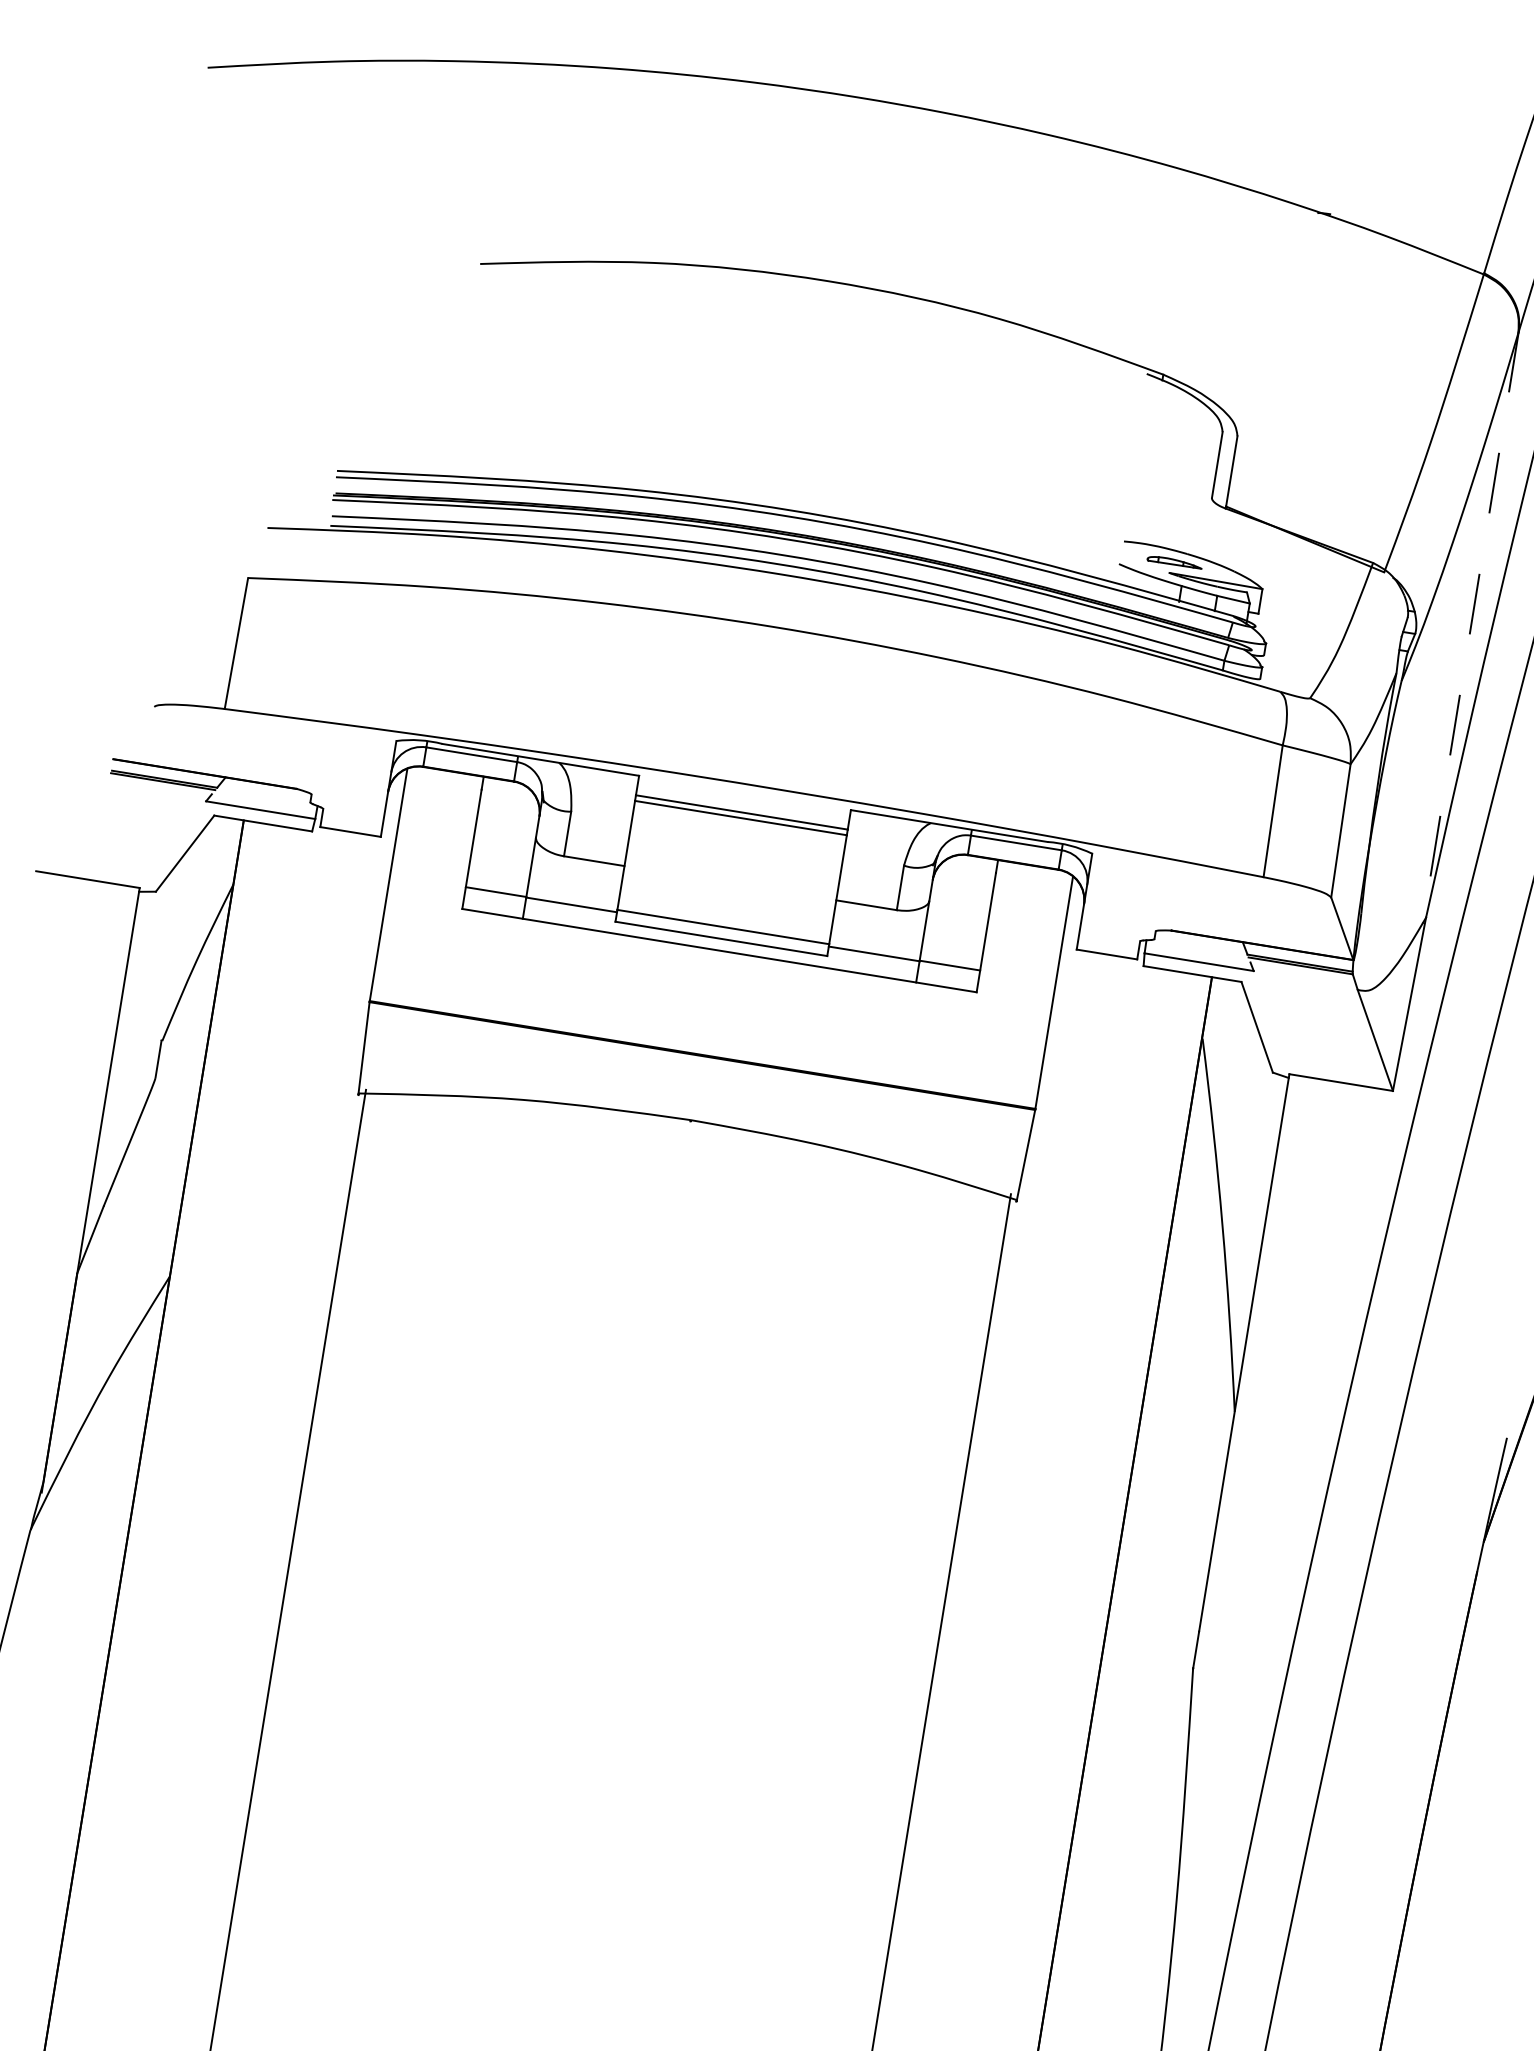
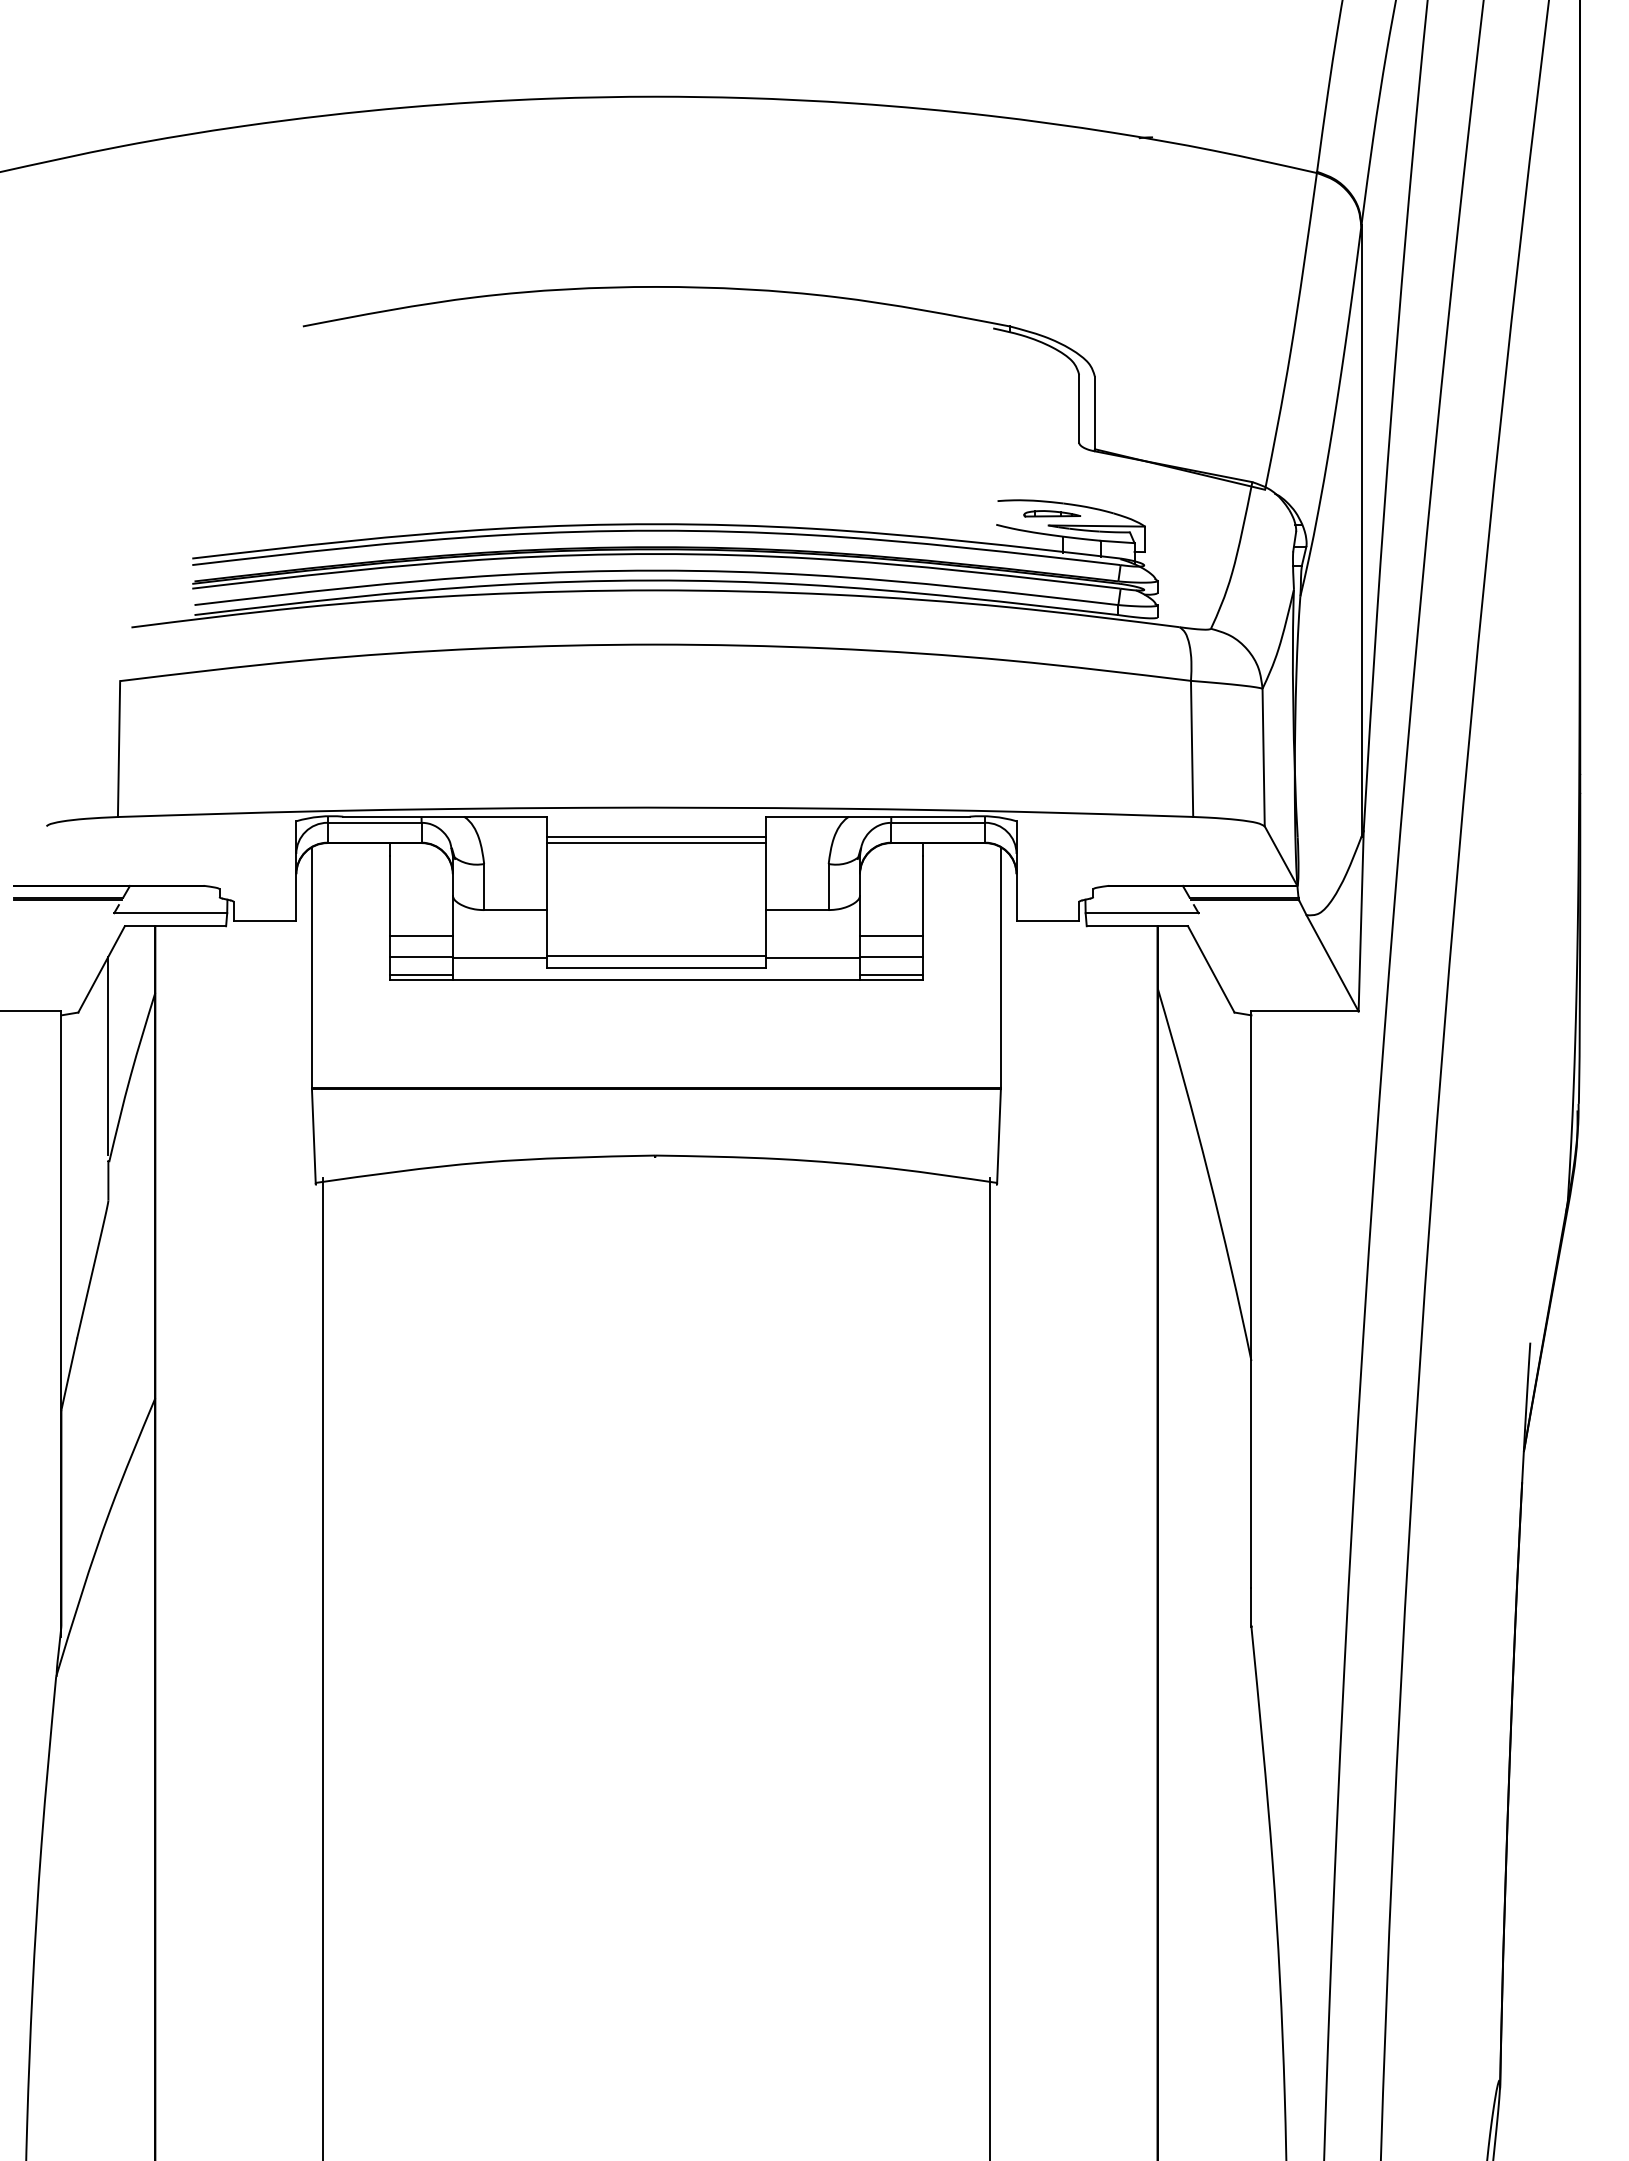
line: (1470, 627) -> (1361, 531), dashed -> solid
line: (499, 871) -> (421, 936), added
line: (493, 909) -> (421, 975), added
line: (178, 937) -> (108, 1055), added
line: (953, 945) -> (891, 936), added
line: (947, 983) -> (891, 975), added

